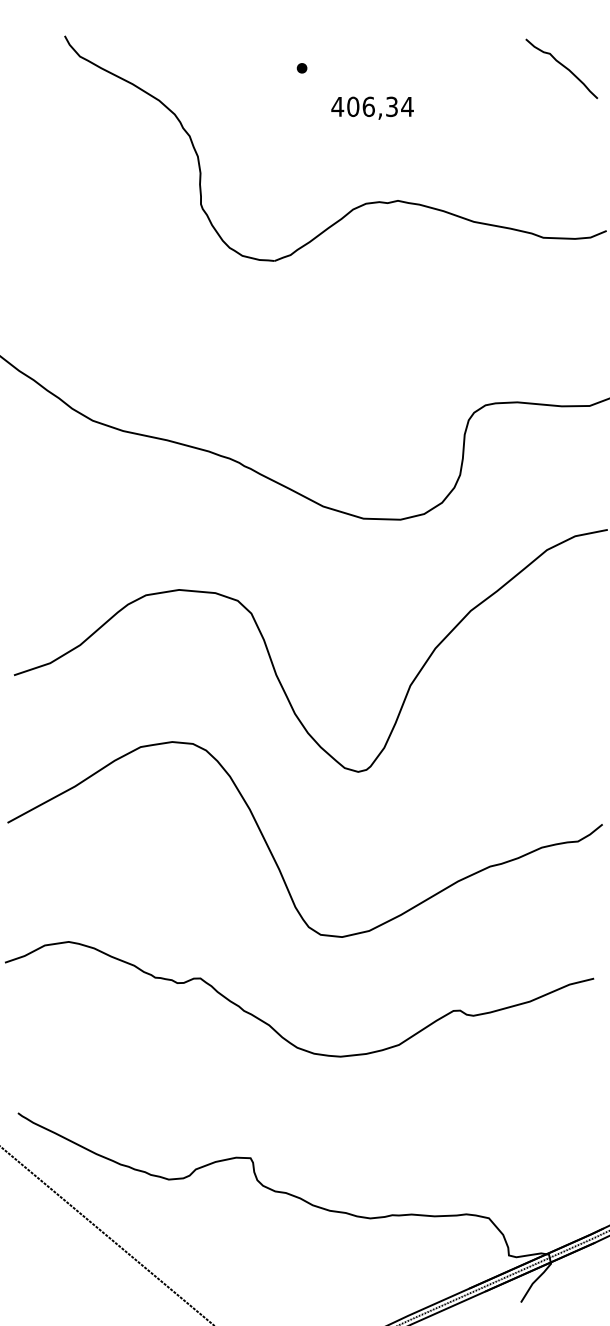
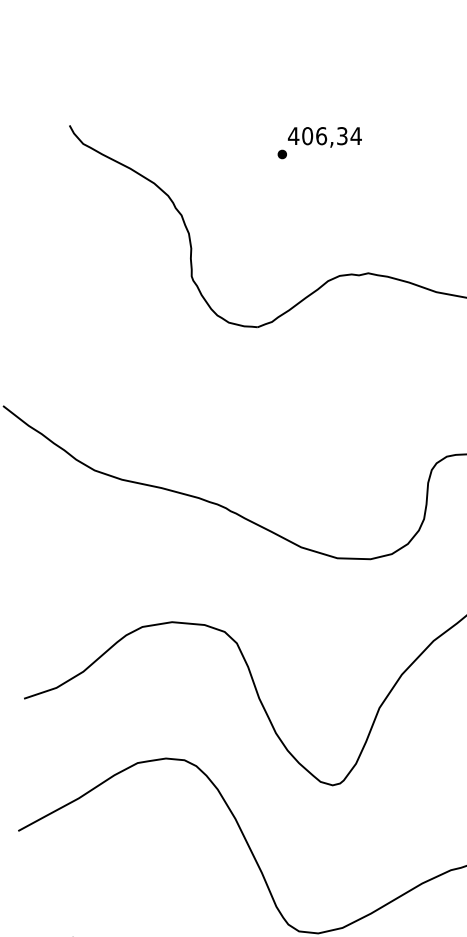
text: (372, 107) -> (324, 136), moved

